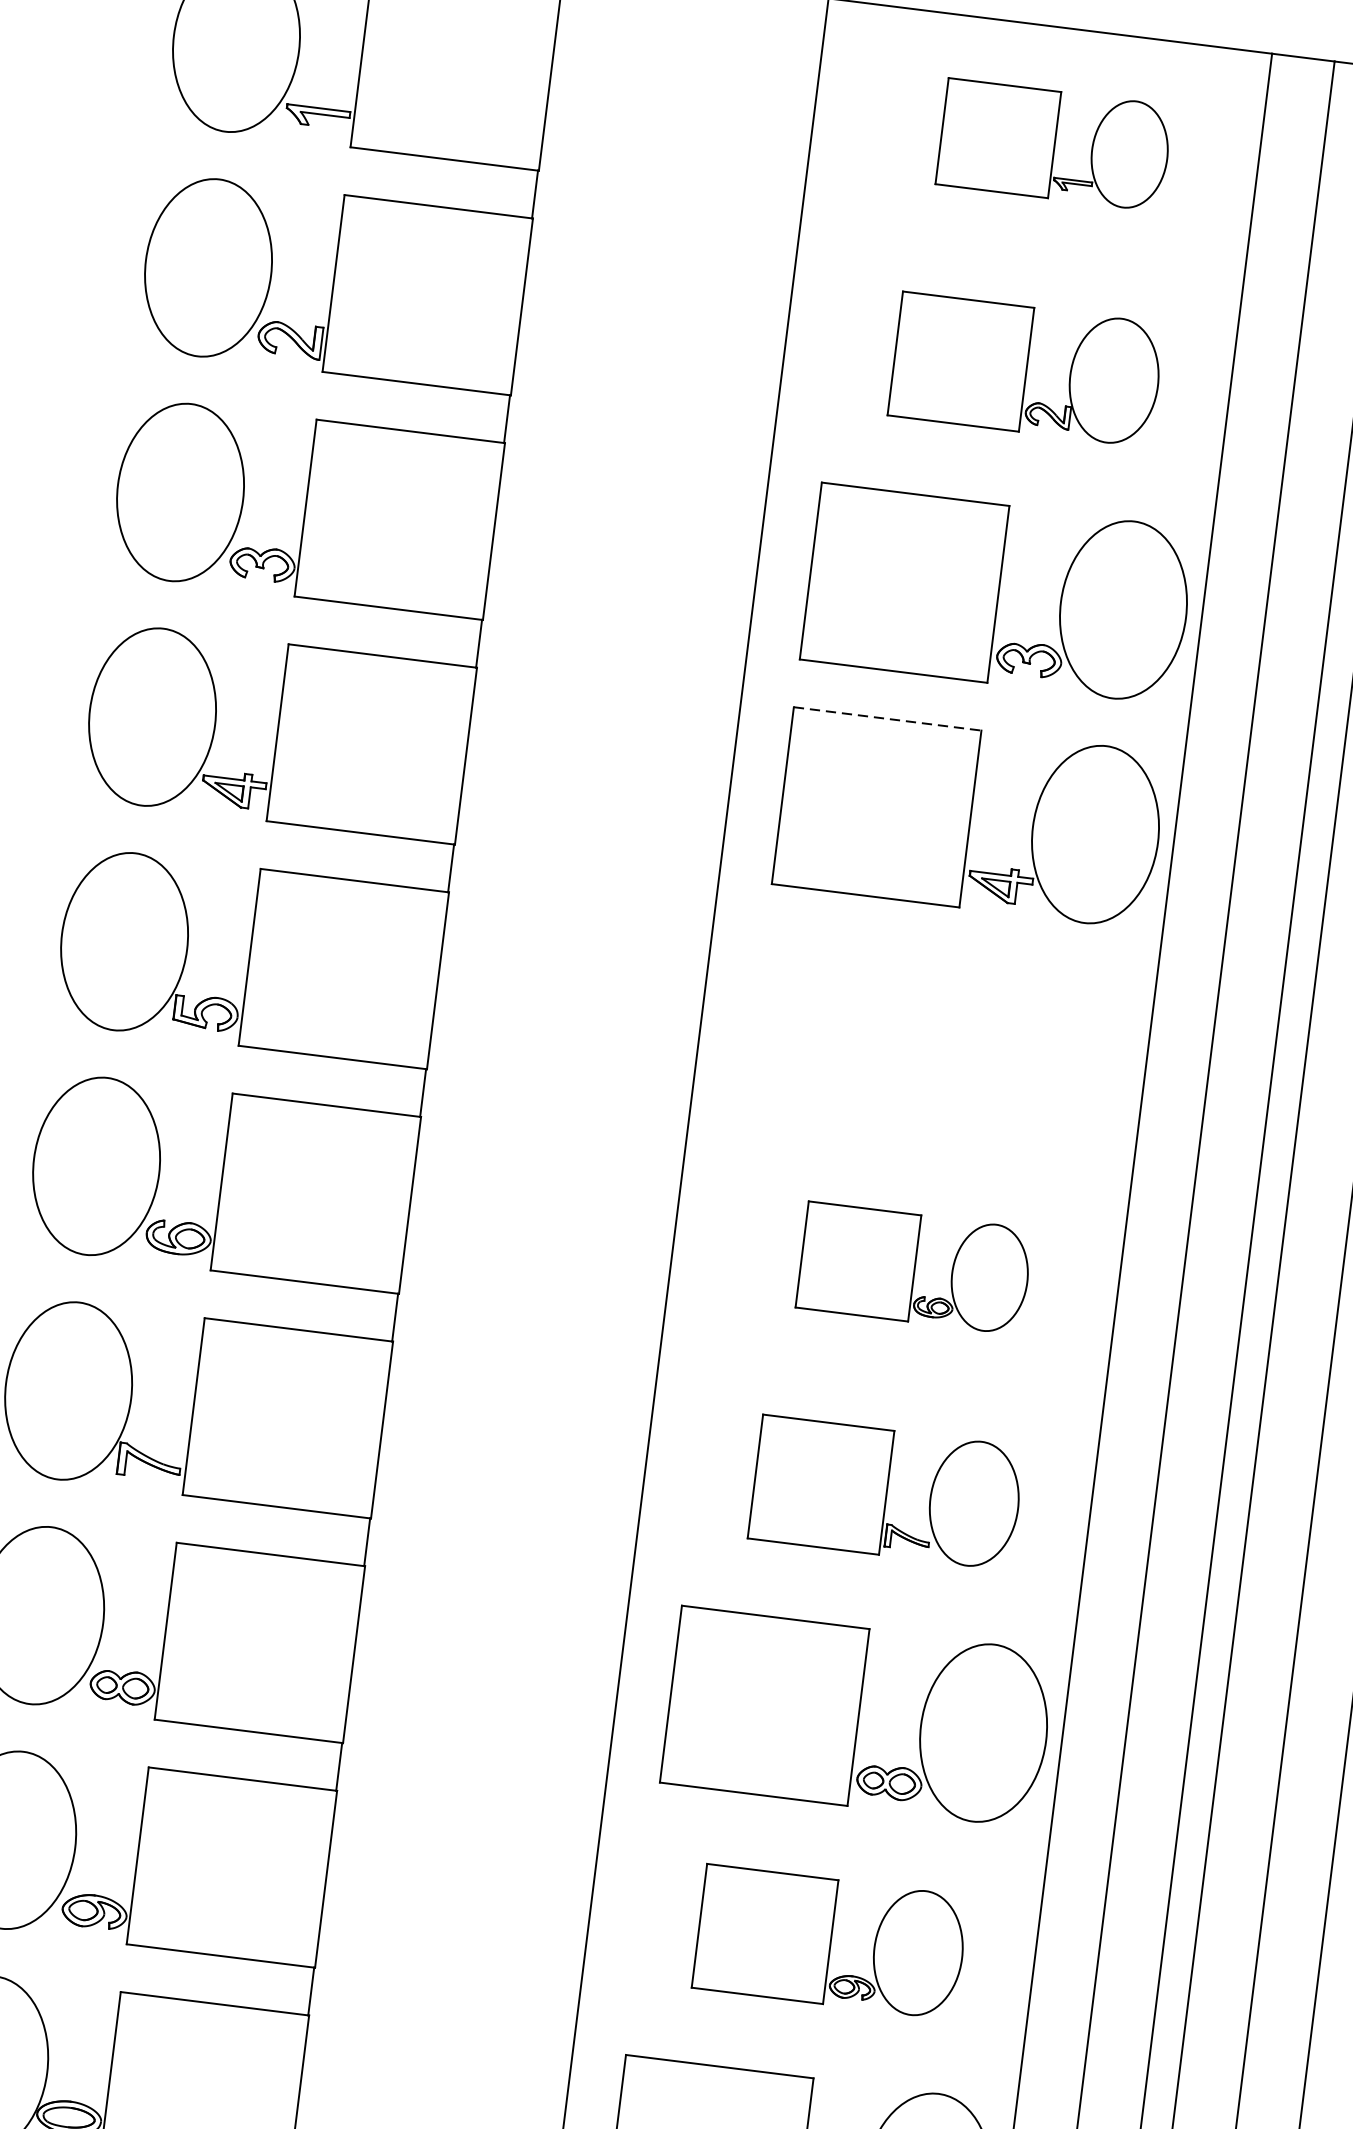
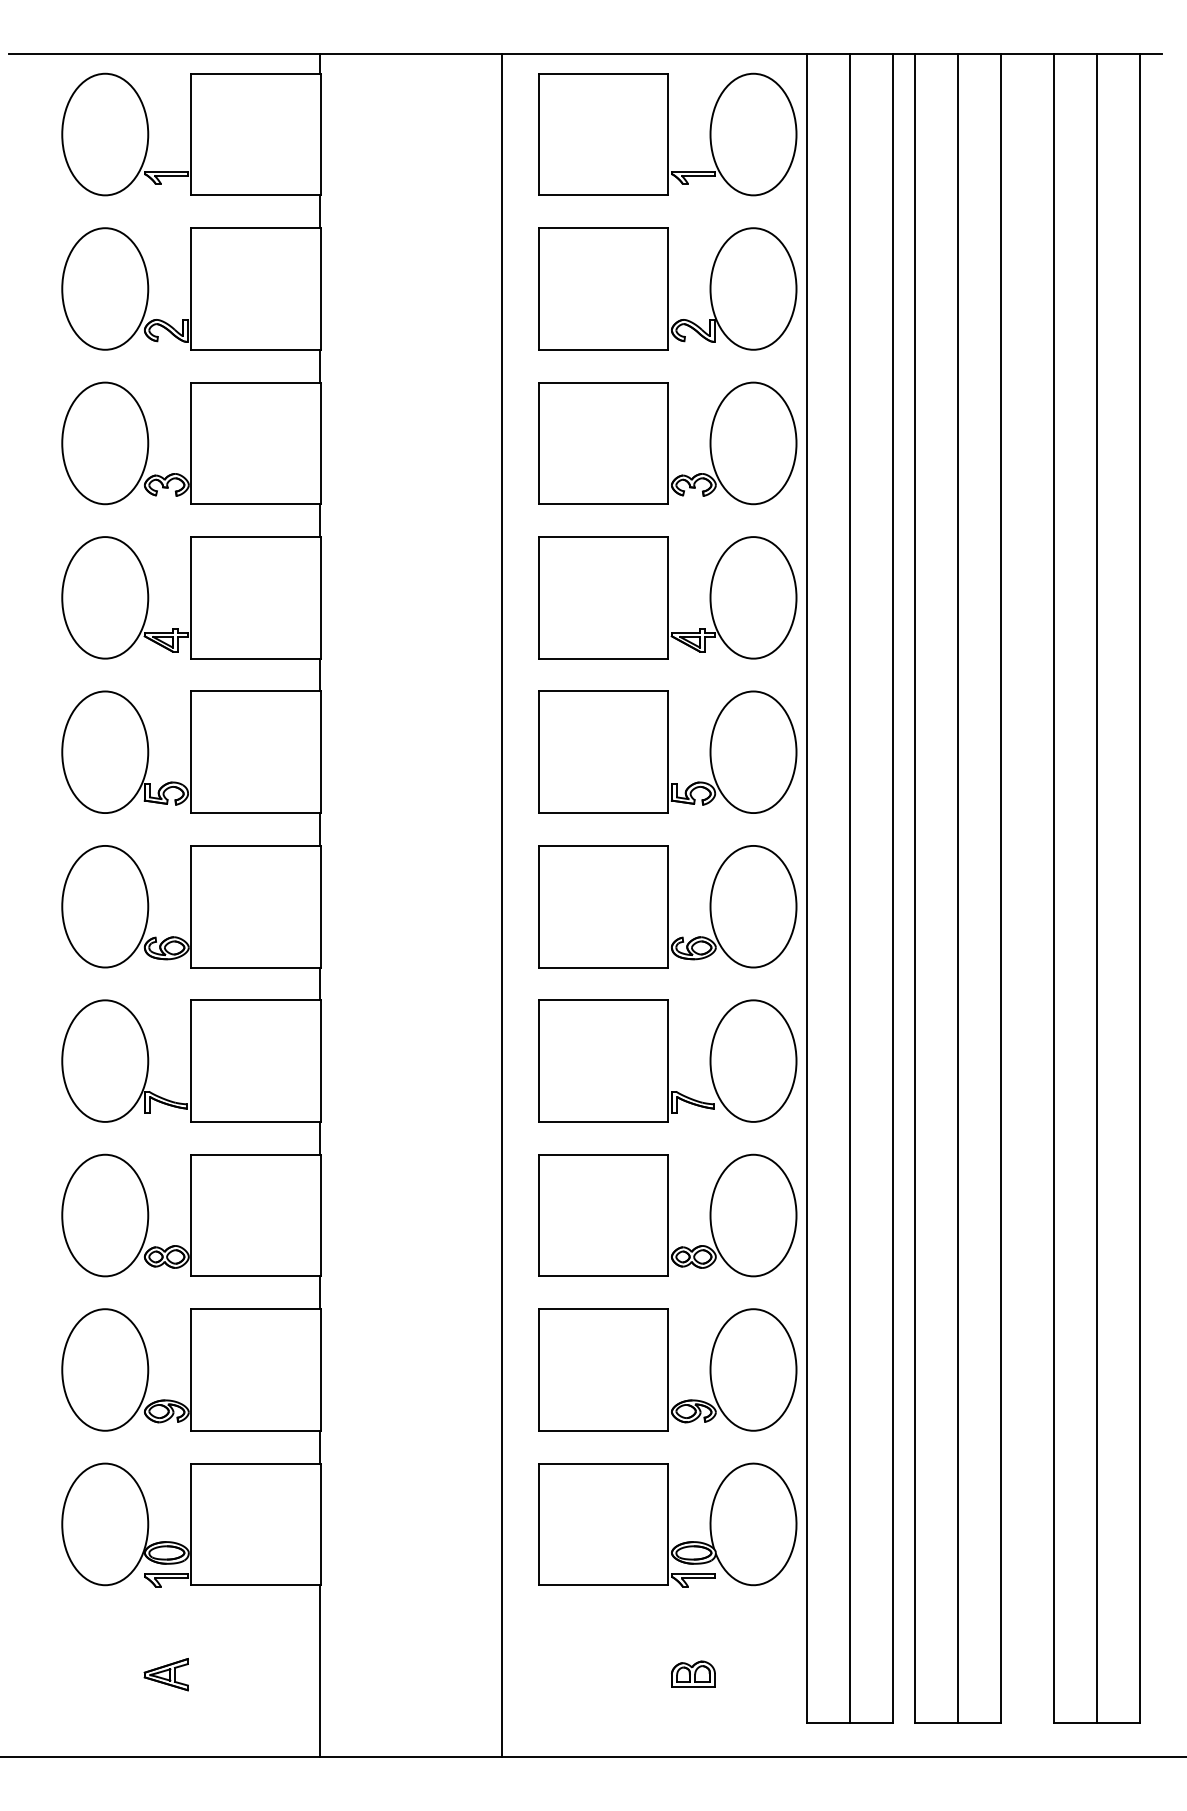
part: (1054, 145) -> (667, 134), size x1.67
part: (1026, 369) -> (667, 288), size x1.43
line: (888, 719) -> (603, 537), dashed -> solid
part: (942, 1042) -> (667, 751), added
part: (914, 1267) -> (667, 906), size x1.67
part: (886, 1491) -> (667, 1060), size x1.43
part: (830, 1941) -> (667, 1369), size x1.43

